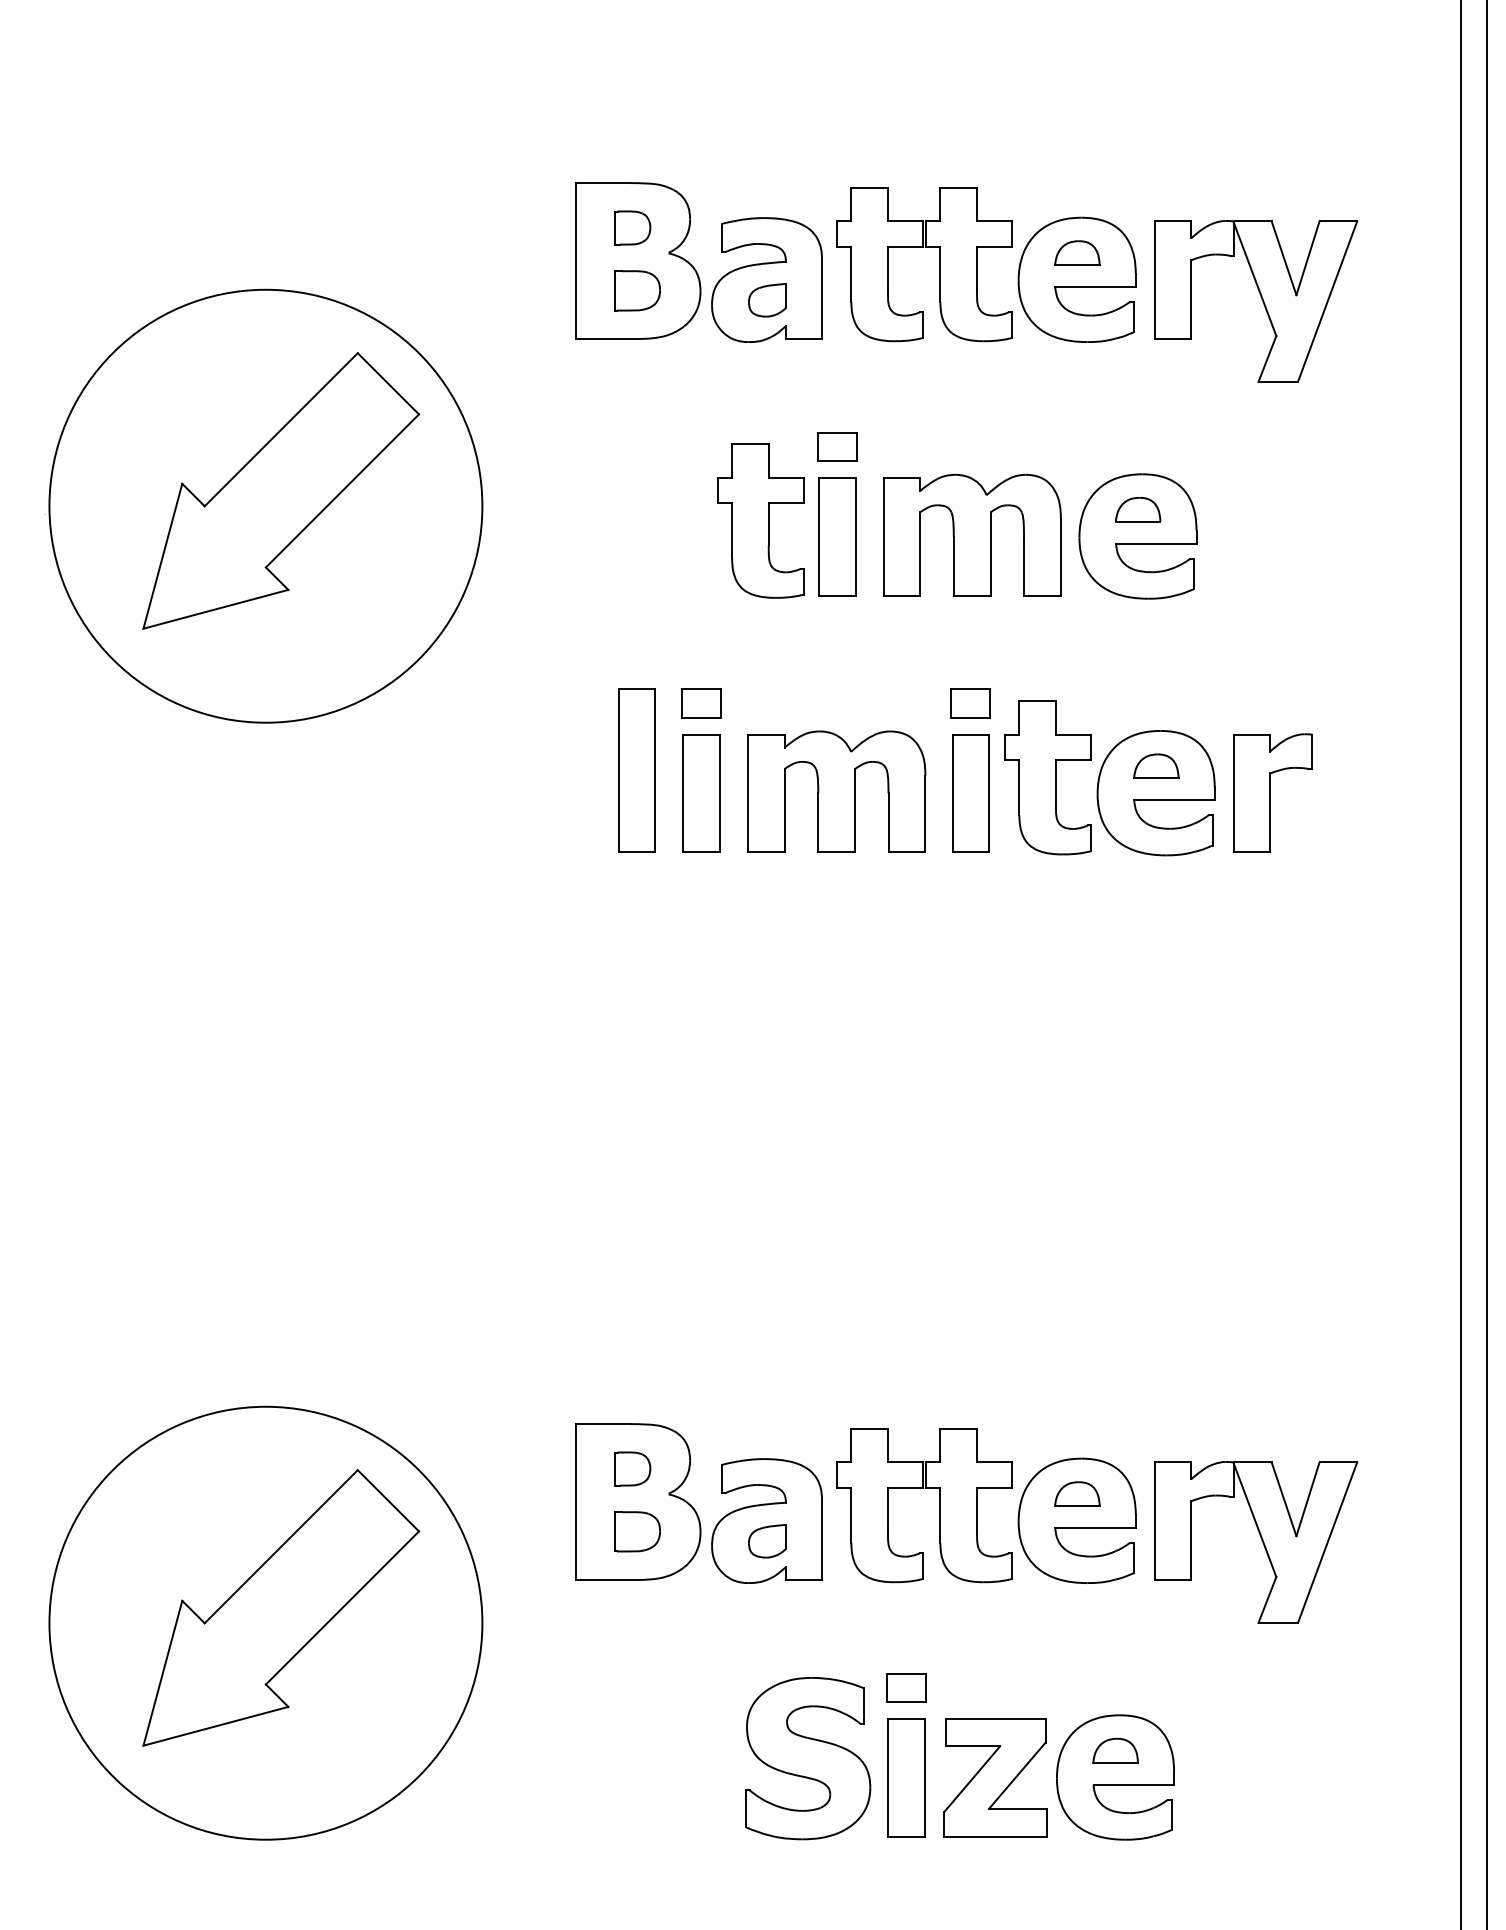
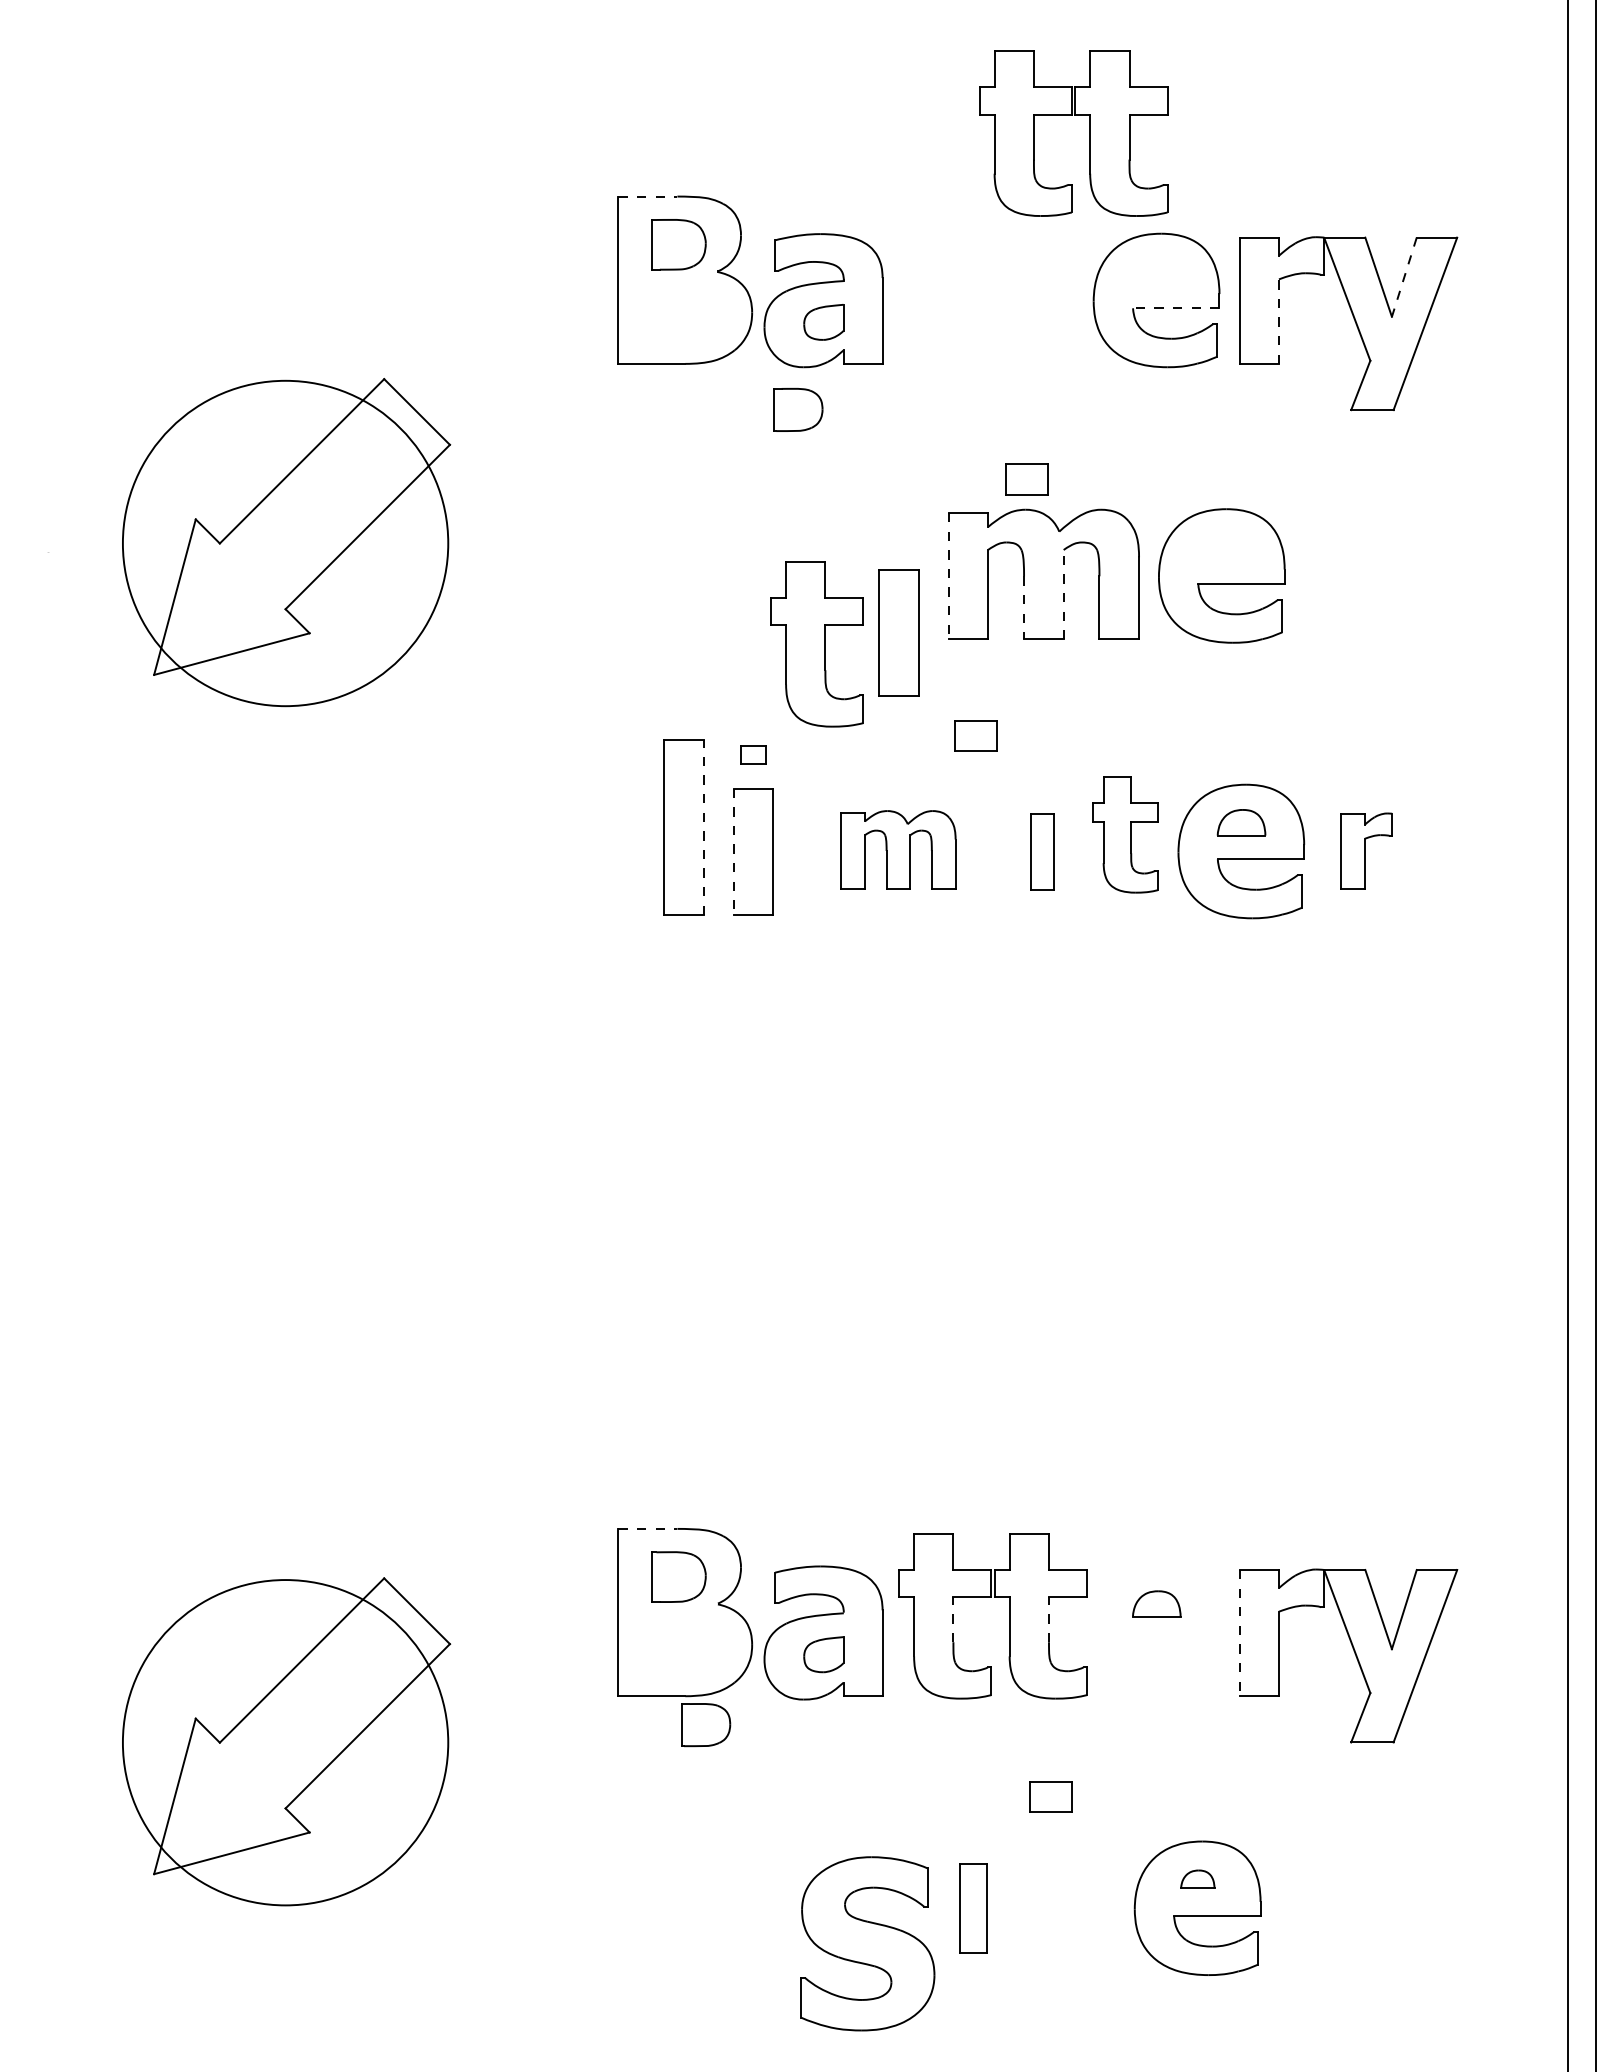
line: (603, 183) -> (647, 196), solid -> dashed
part: (632, 227) -> (679, 244), size x1.4
part: (1077, 252) -> (1156, 271), removed
line: (1307, 258) -> (1403, 277), solid -> dashed
part: (939, 264) -> (1089, 133), moved
line: (1095, 287) -> (1176, 308), solid -> dashed
part: (637, 290) -> (798, 409), moved
line: (1191, 299) -> (1279, 321), solid -> dashed
part: (837, 446) -> (1026, 479), moved
circle: (265, 505) -> (285, 542), size x0.7
part: (1138, 509) -> (1222, 546), removed
part: (760, 520) -> (816, 643), moved
part: (837, 536) -> (899, 632), moved
line: (883, 536) -> (948, 575), solid -> dashed
line: (990, 553) -> (1063, 594), solid -> dashed
line: (953, 566) -> (1023, 608), solid -> dashed
part: (701, 703) -> (753, 755), size x0.6
part: (970, 703) -> (975, 735), moved
line: (655, 770) -> (703, 827), solid -> dashed
part: (1047, 777) -> (1124, 834), size x0.7
part: (836, 791) -> (898, 849), size x0.6
part: (1272, 792) -> (1366, 850), size x0.6
line: (683, 793) -> (733, 851), solid -> dashed
part: (970, 793) -> (1042, 851), size x0.6
line: (603, 1424) -> (647, 1529), solid -> dashed
part: (632, 1468) -> (679, 1576), size x1.4
line: (887, 1508) -> (952, 1619), solid -> dashed
line: (977, 1508) -> (1049, 1619), solid -> dashed
part: (1076, 1520) -> (1155, 1632), removed
line: (1154, 1521) -> (1239, 1633), solid -> dashed
part: (637, 1531) -> (705, 1724), moved
circle: (265, 1622) -> (285, 1741), size x0.7
part: (906, 1687) -> (1050, 1796), moved
part: (1115, 1750) -> (1197, 1879), size x0.7
part: (808, 1758) -> (868, 1943), moved
part: (906, 1777) -> (973, 1908), size x0.7
part: (994, 1777) -> (1067, 1908), removed

